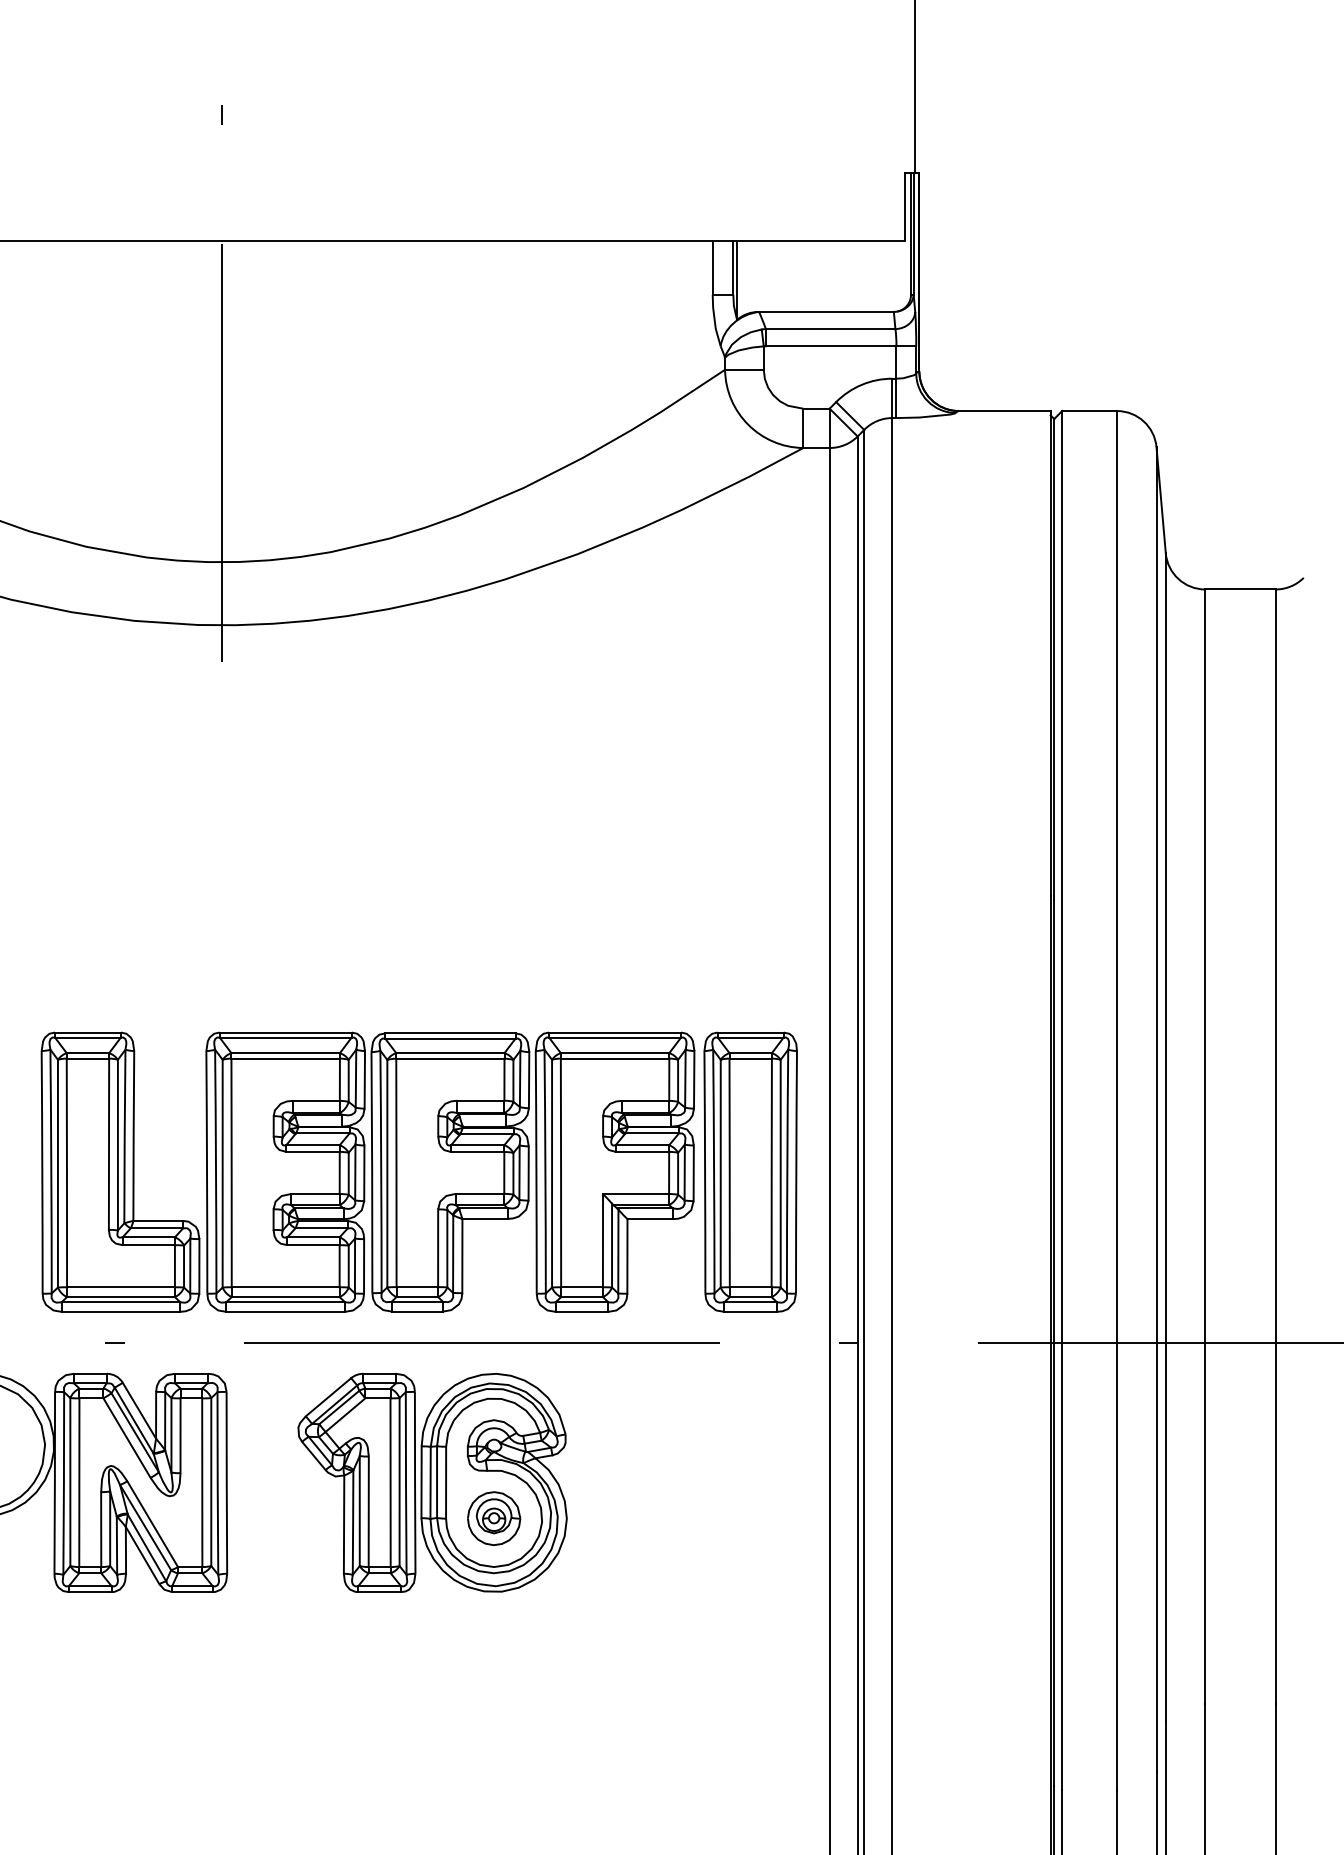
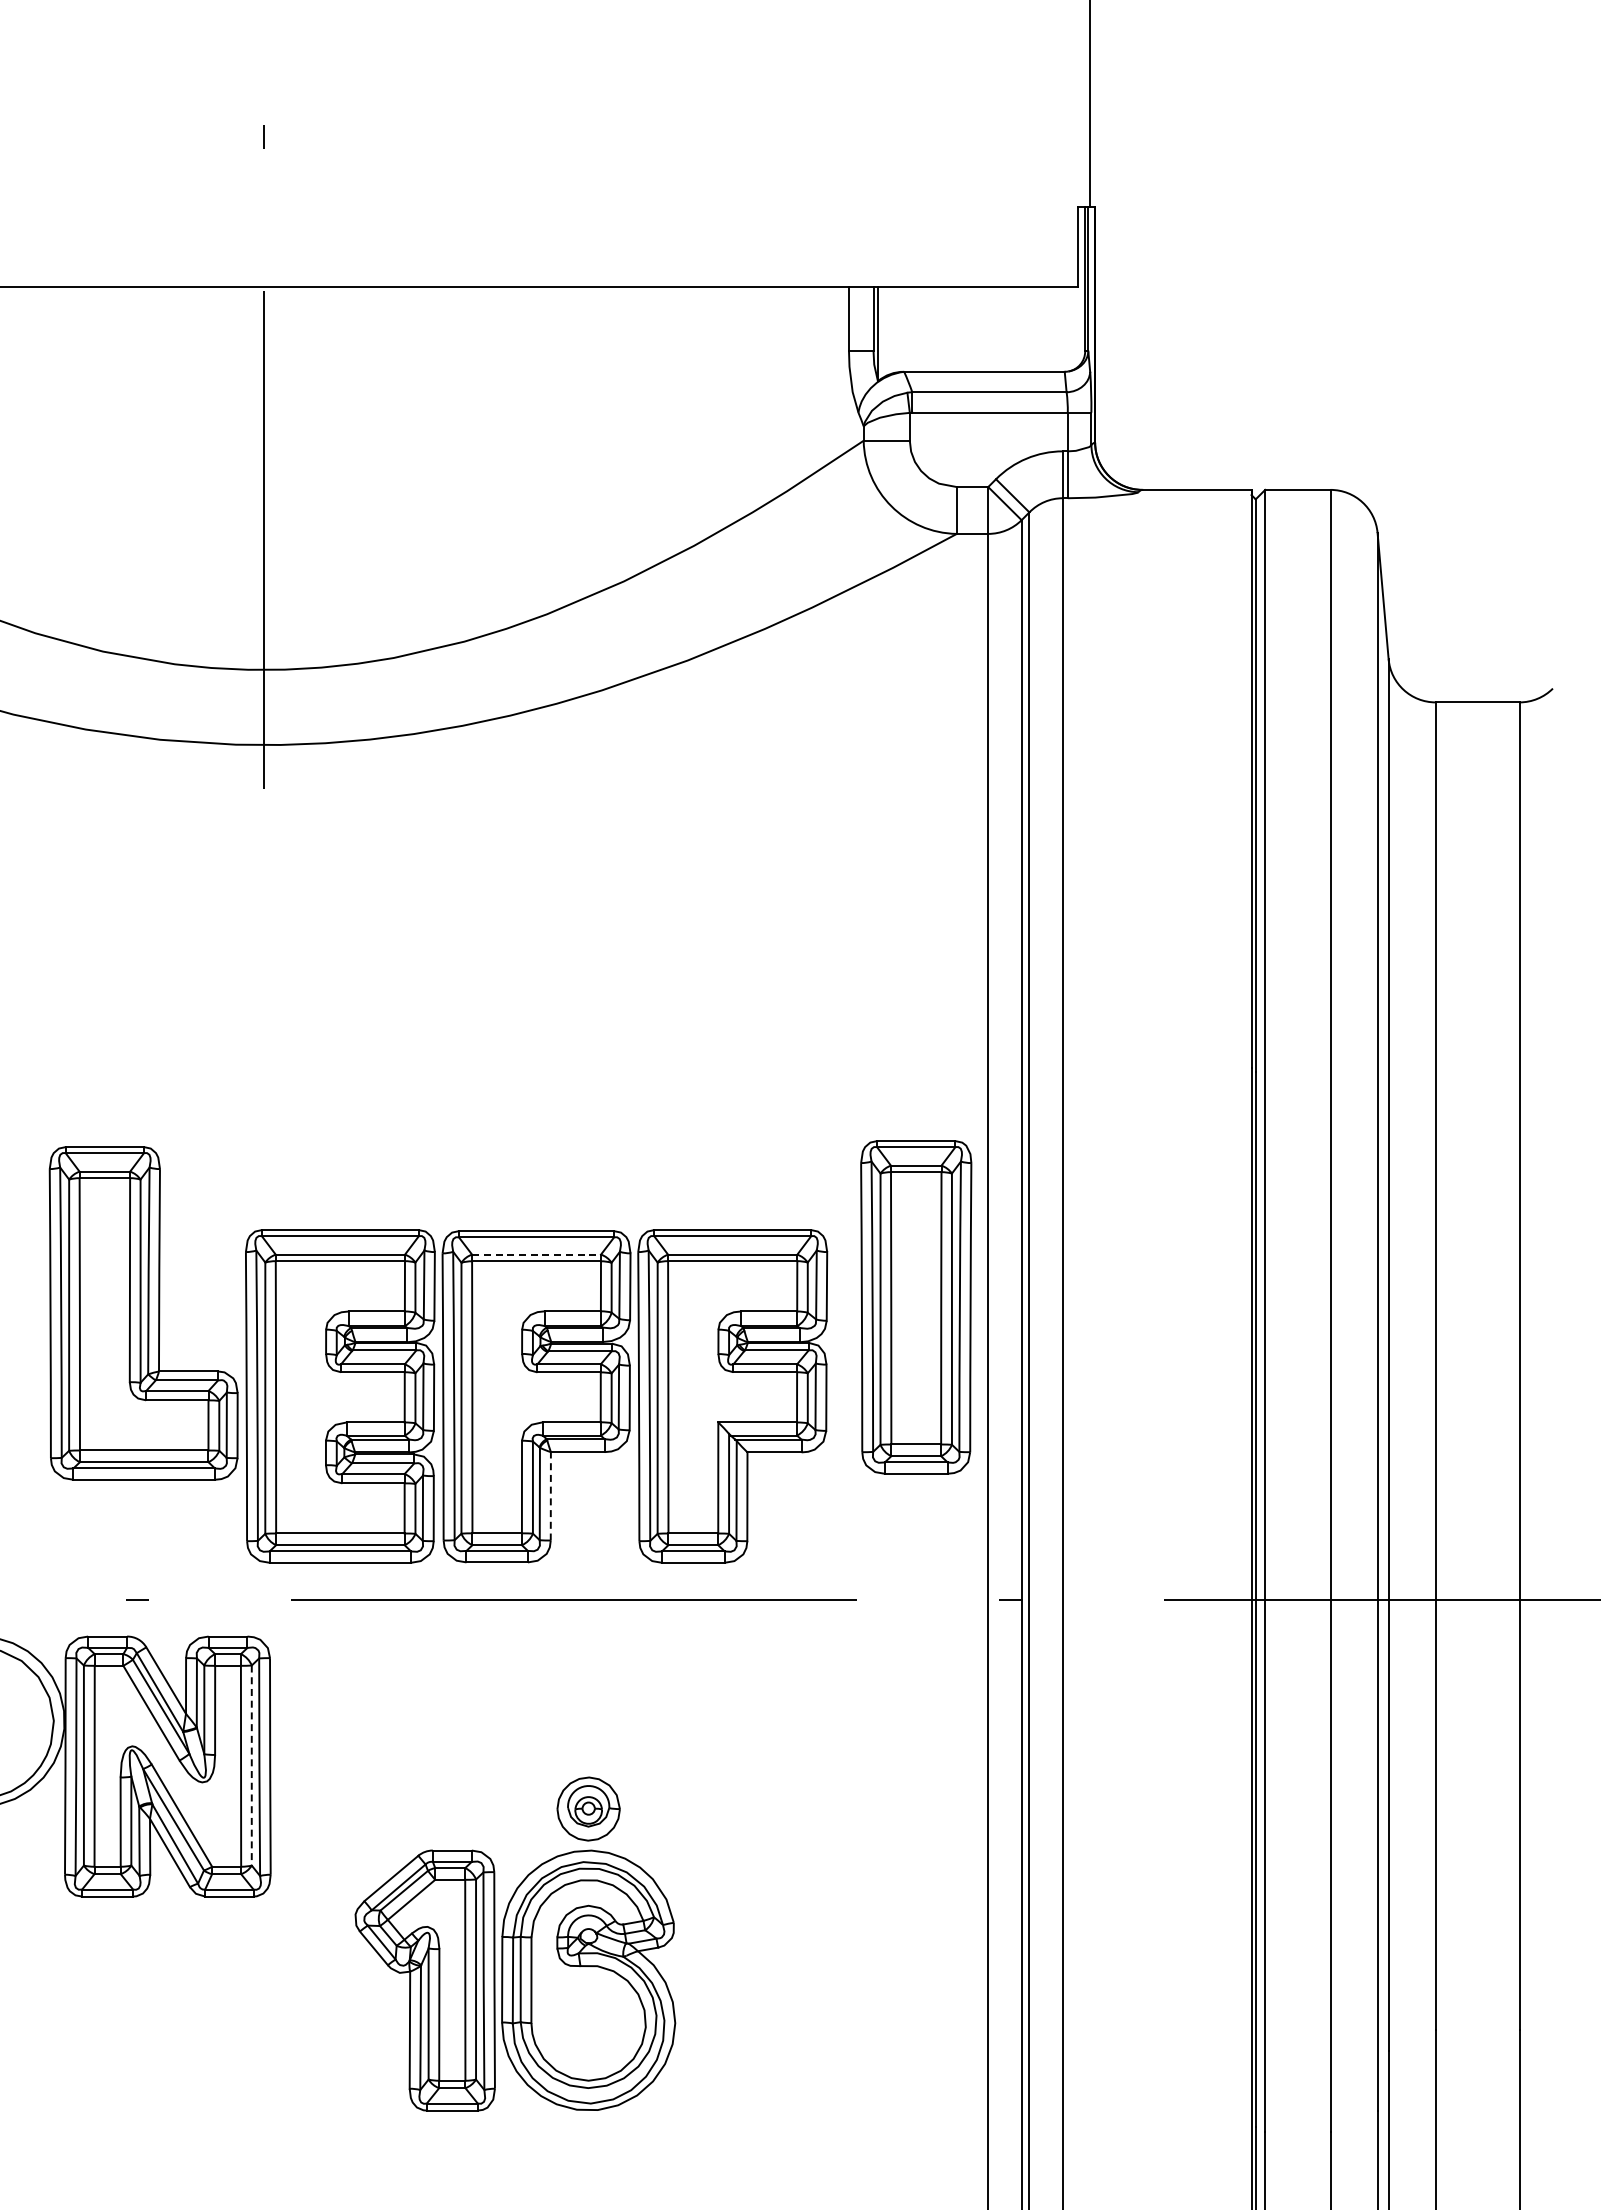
line: (451, 1053) -> (537, 1254), solid -> dashed
part: (120, 1172) -> (143, 1313), moved
part: (750, 1172) -> (916, 1307), moved
line: (462, 1255) -> (550, 1495), solid -> dashed
line: (211, 1482) -> (251, 1766), solid -> dashed
part: (432, 1482) -> (515, 1980), moved

